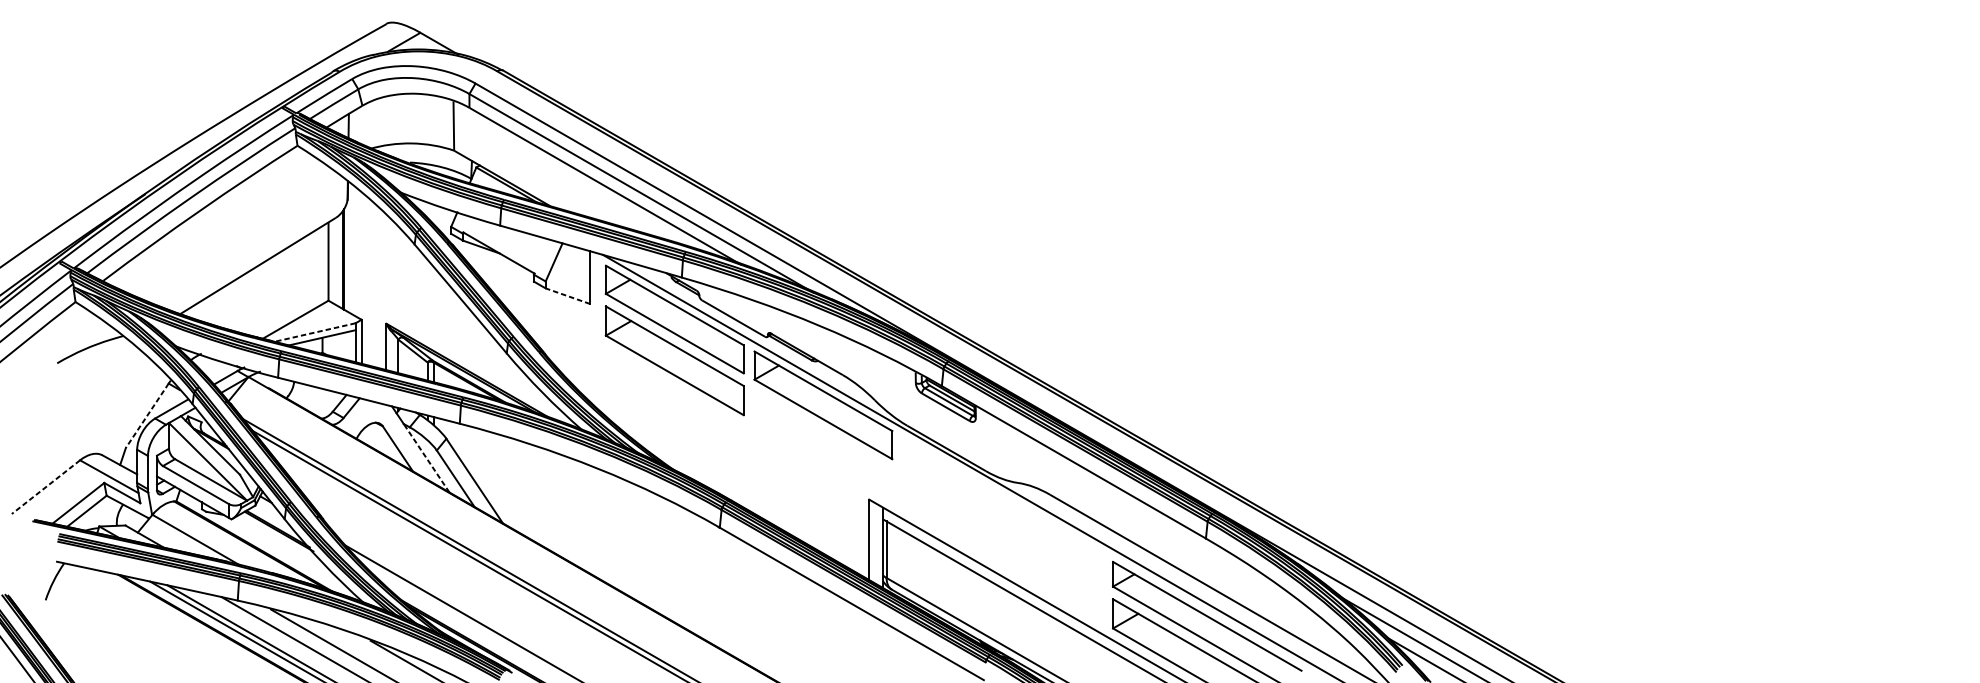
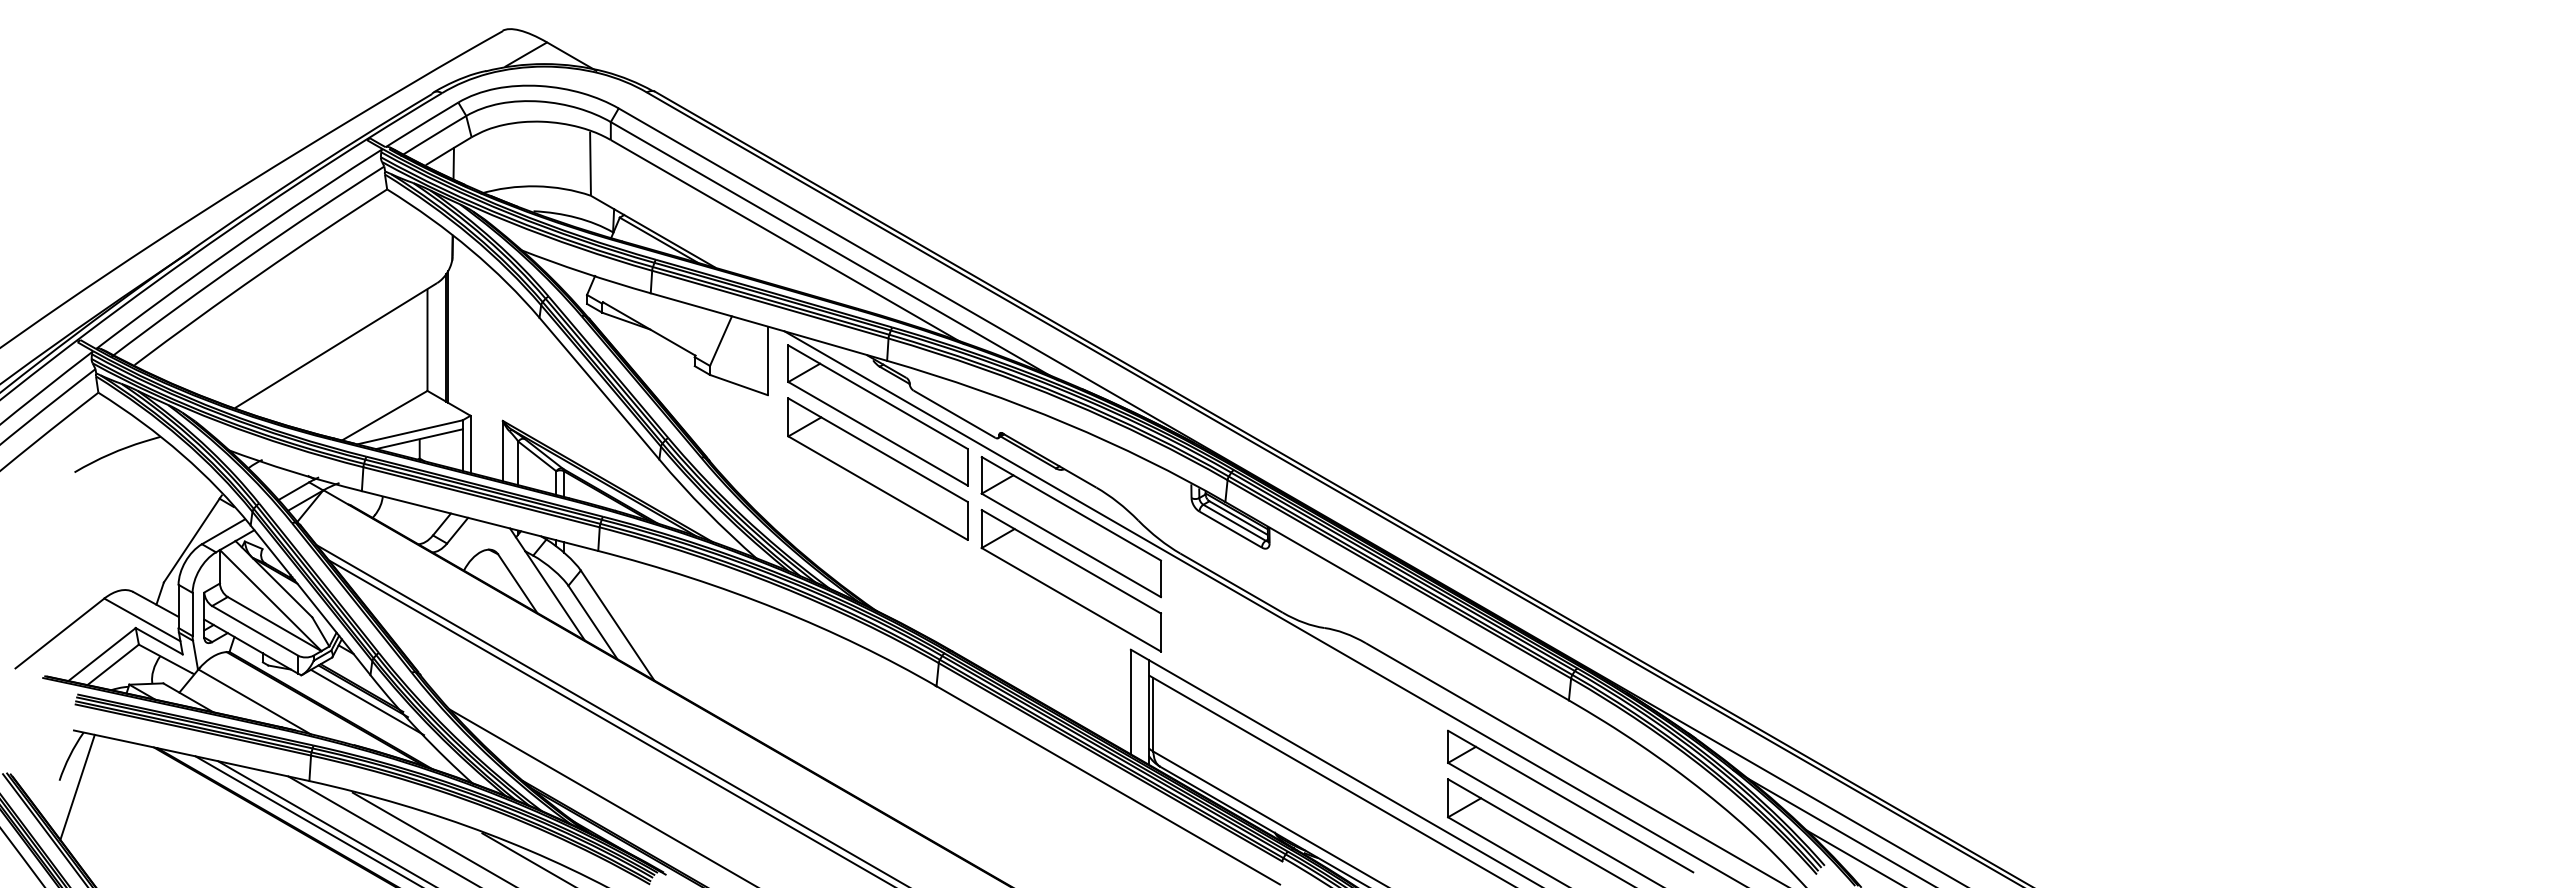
line: (567, 296) -> (738, 385), dashed -> solid
line: (314, 332) -> (409, 432), dashed -> solid
line: (147, 416) -> (191, 541), dashed -> solid
part: (822, 446) -> (1070, 580), added
line: (426, 457) -> (555, 595), dashed -> solid
line: (45, 487) -> (59, 633), dashed -> solid
line: (282, 540) -> (367, 702), added
line: (59, 604) -> (77, 786), added

